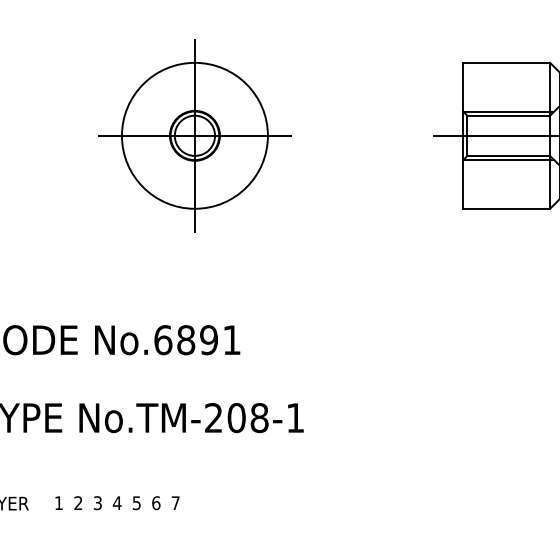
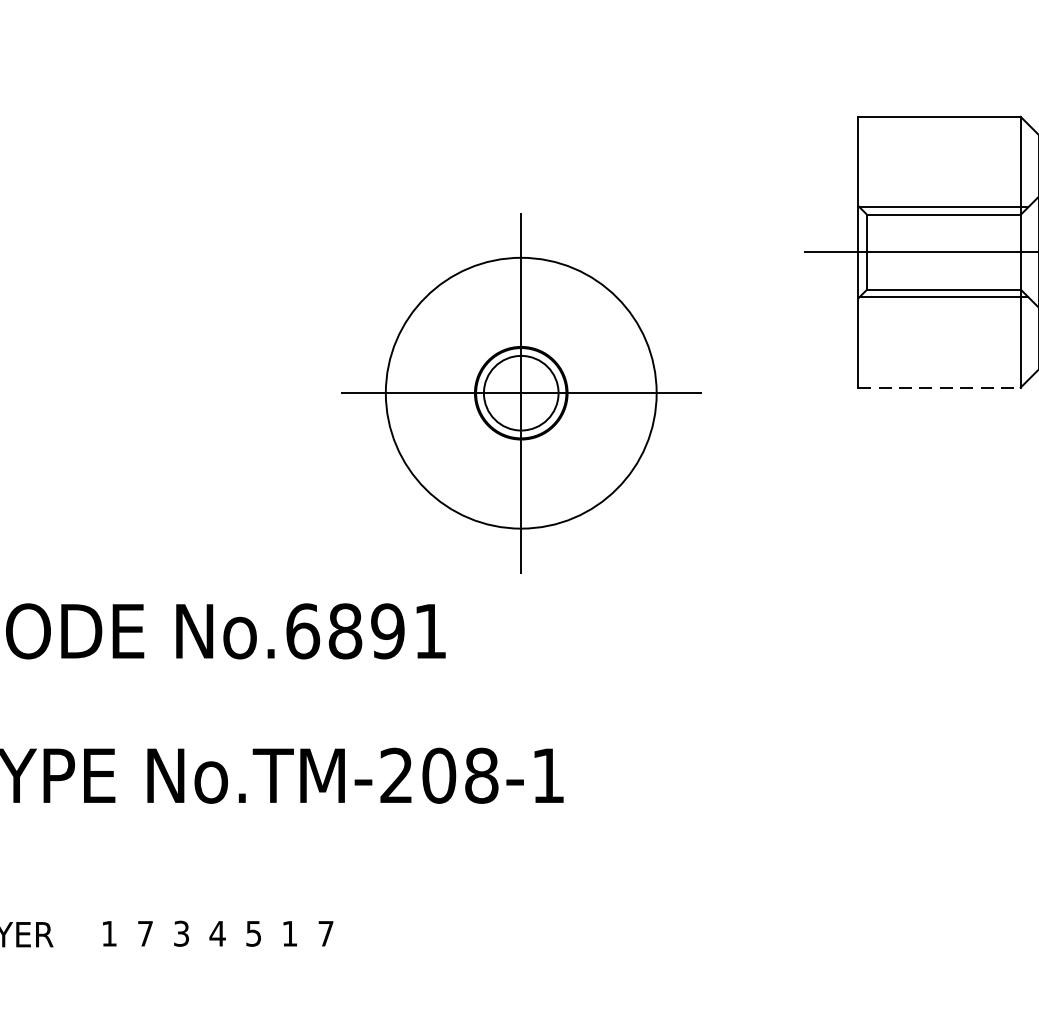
part: (194, 135) -> (520, 392), moved
line: (506, 208) -> (939, 387), solid -> dashed
text: (78, 502) -> (145, 932), 2 -> 7
text: (156, 503) -> (290, 934), 6 -> 1

